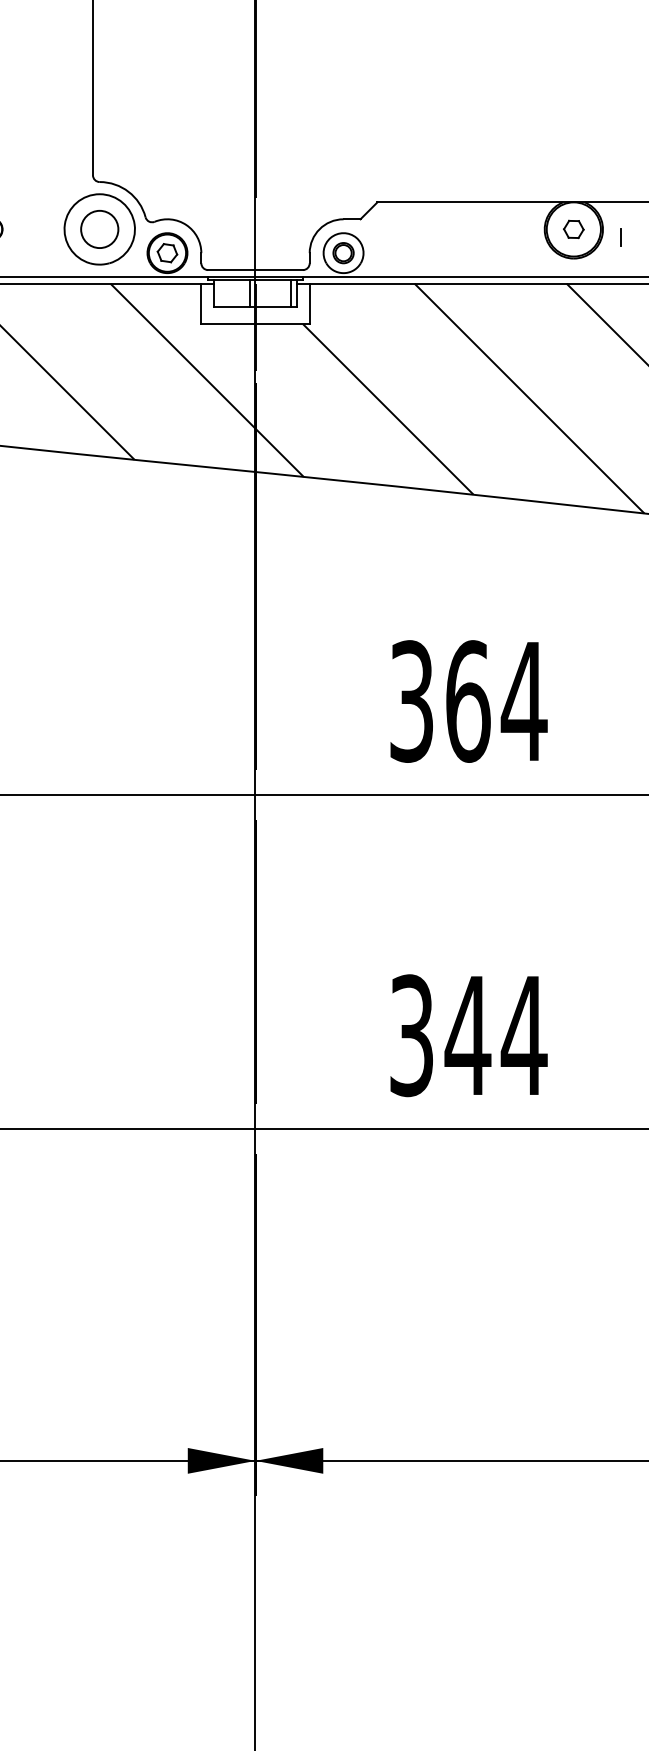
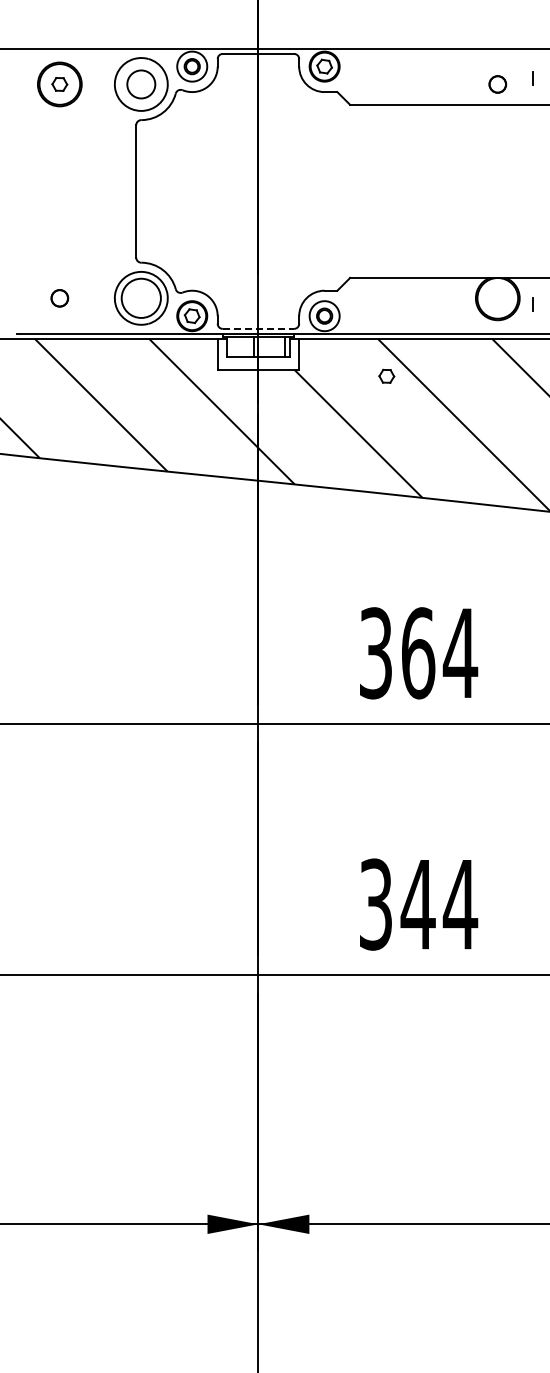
part: (573, 228) -> (386, 375), moved
circle: (99, 229) -> (141, 298), size x1.4
line: (255, 269) -> (258, 328), solid -> dashed

